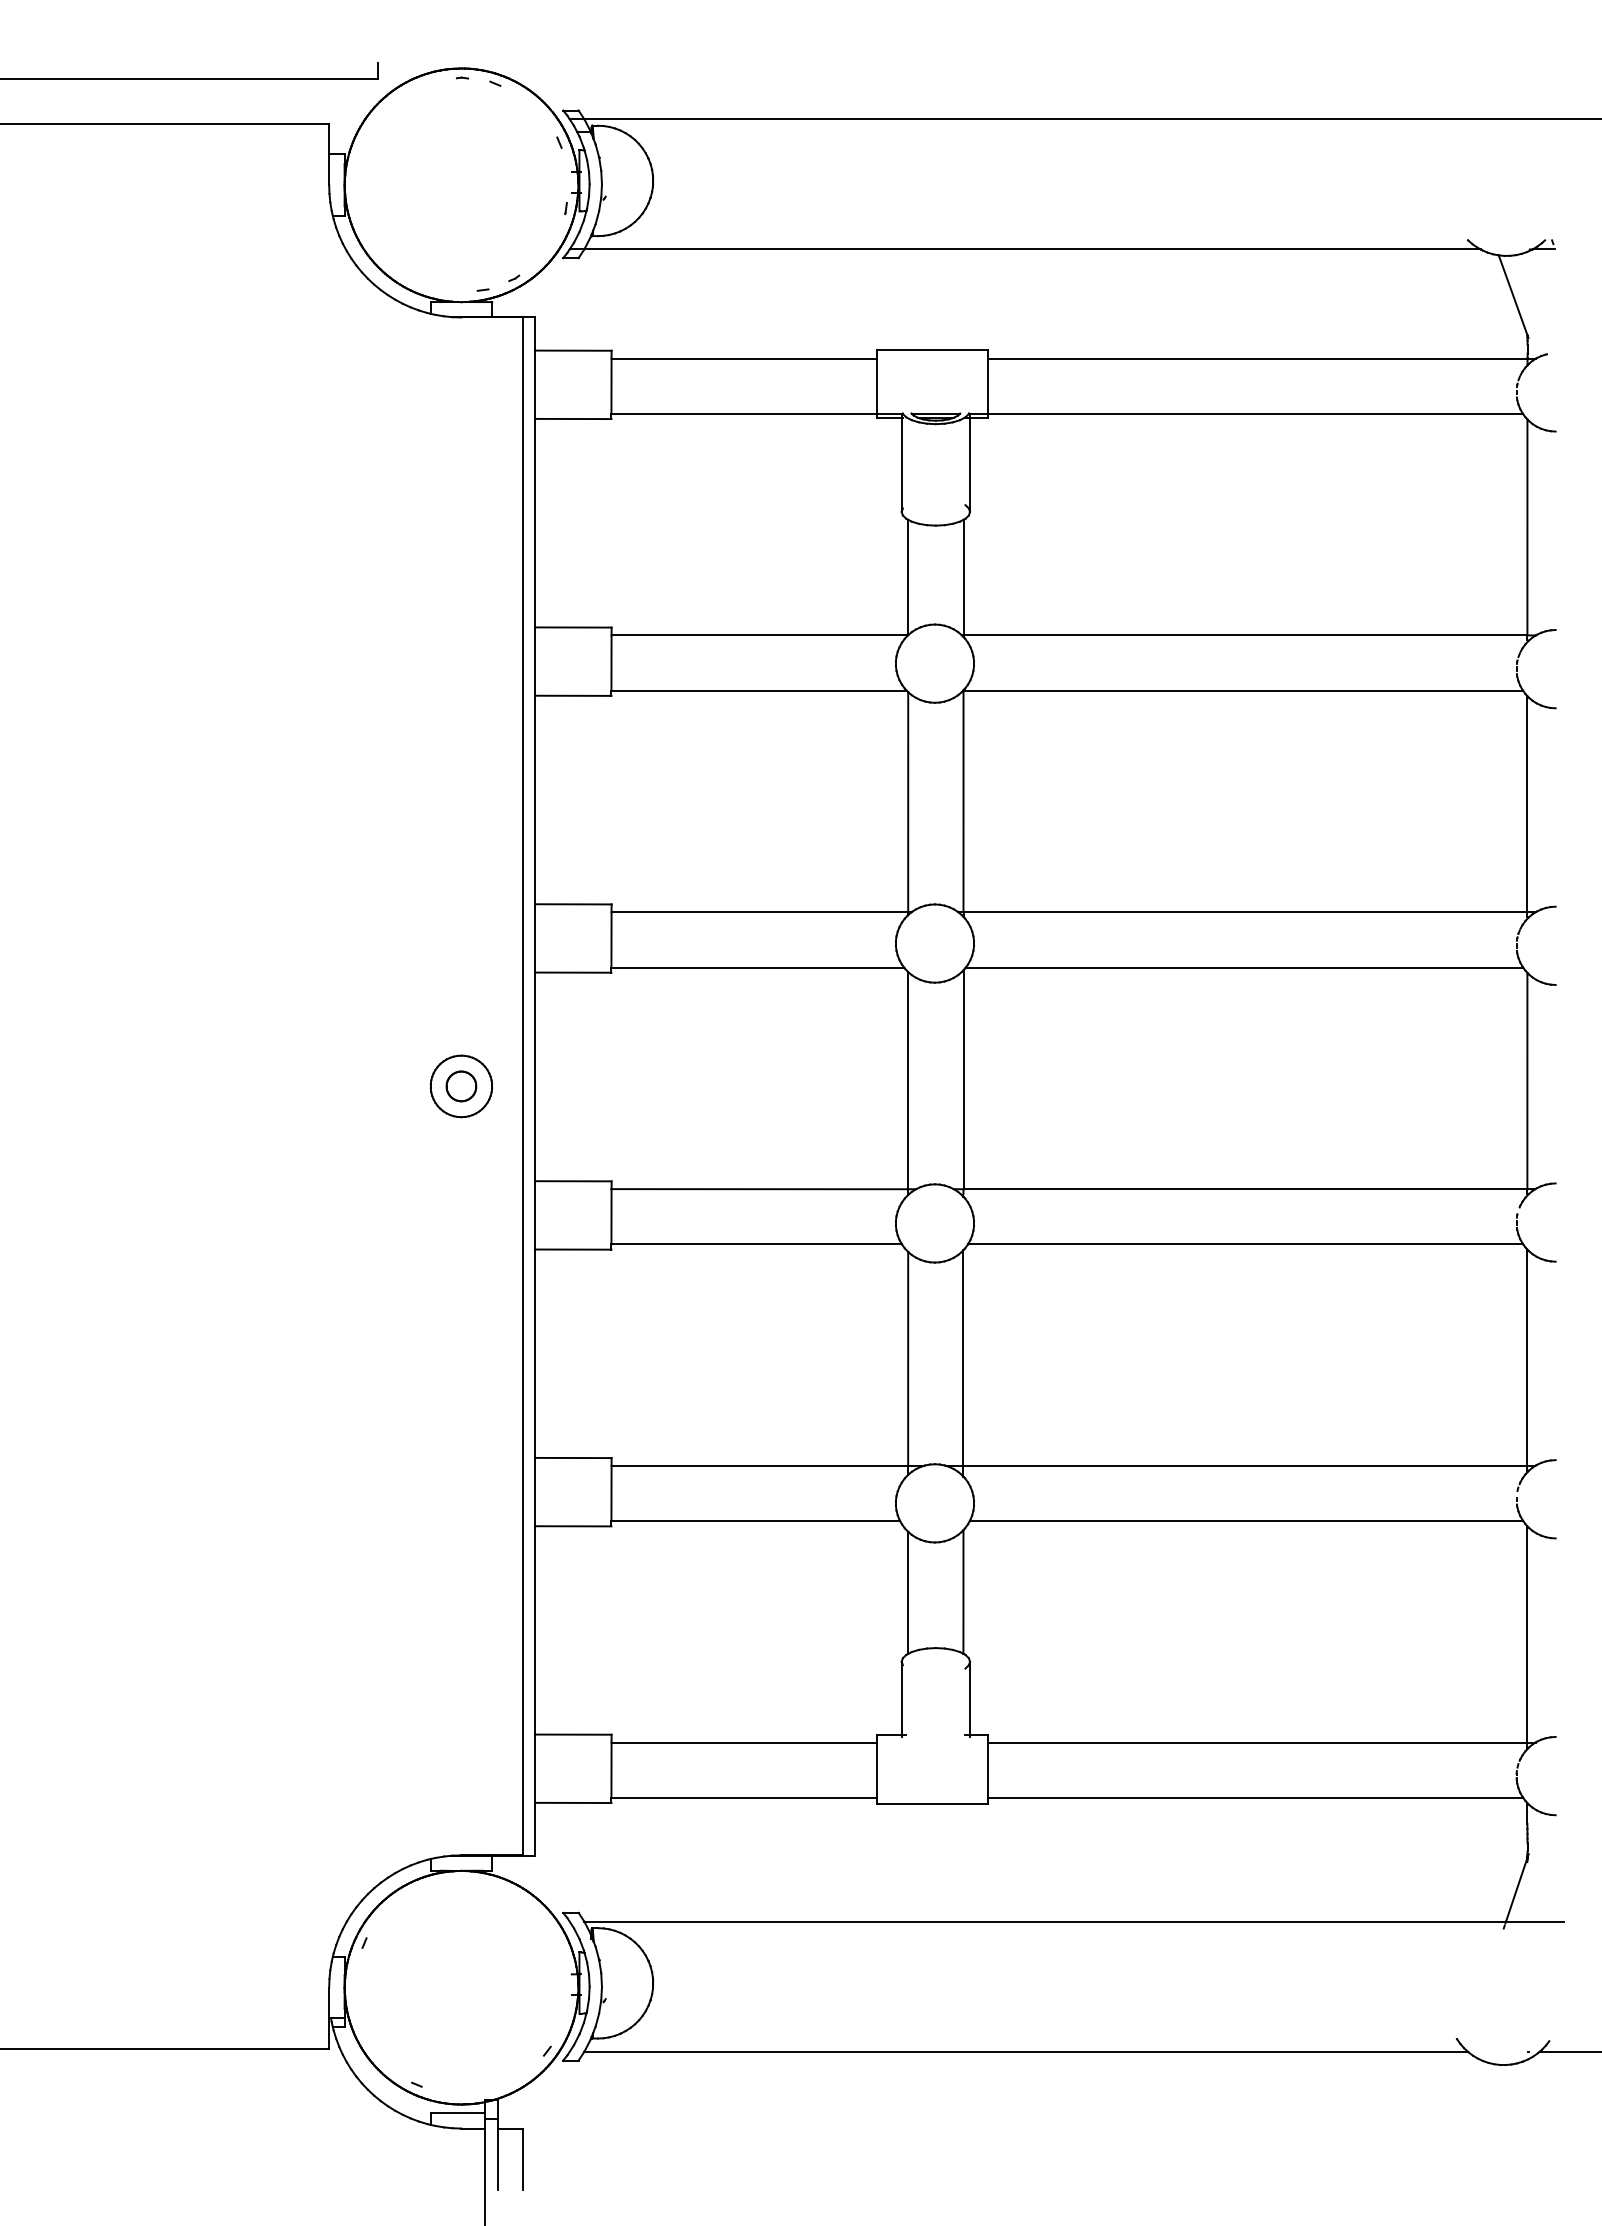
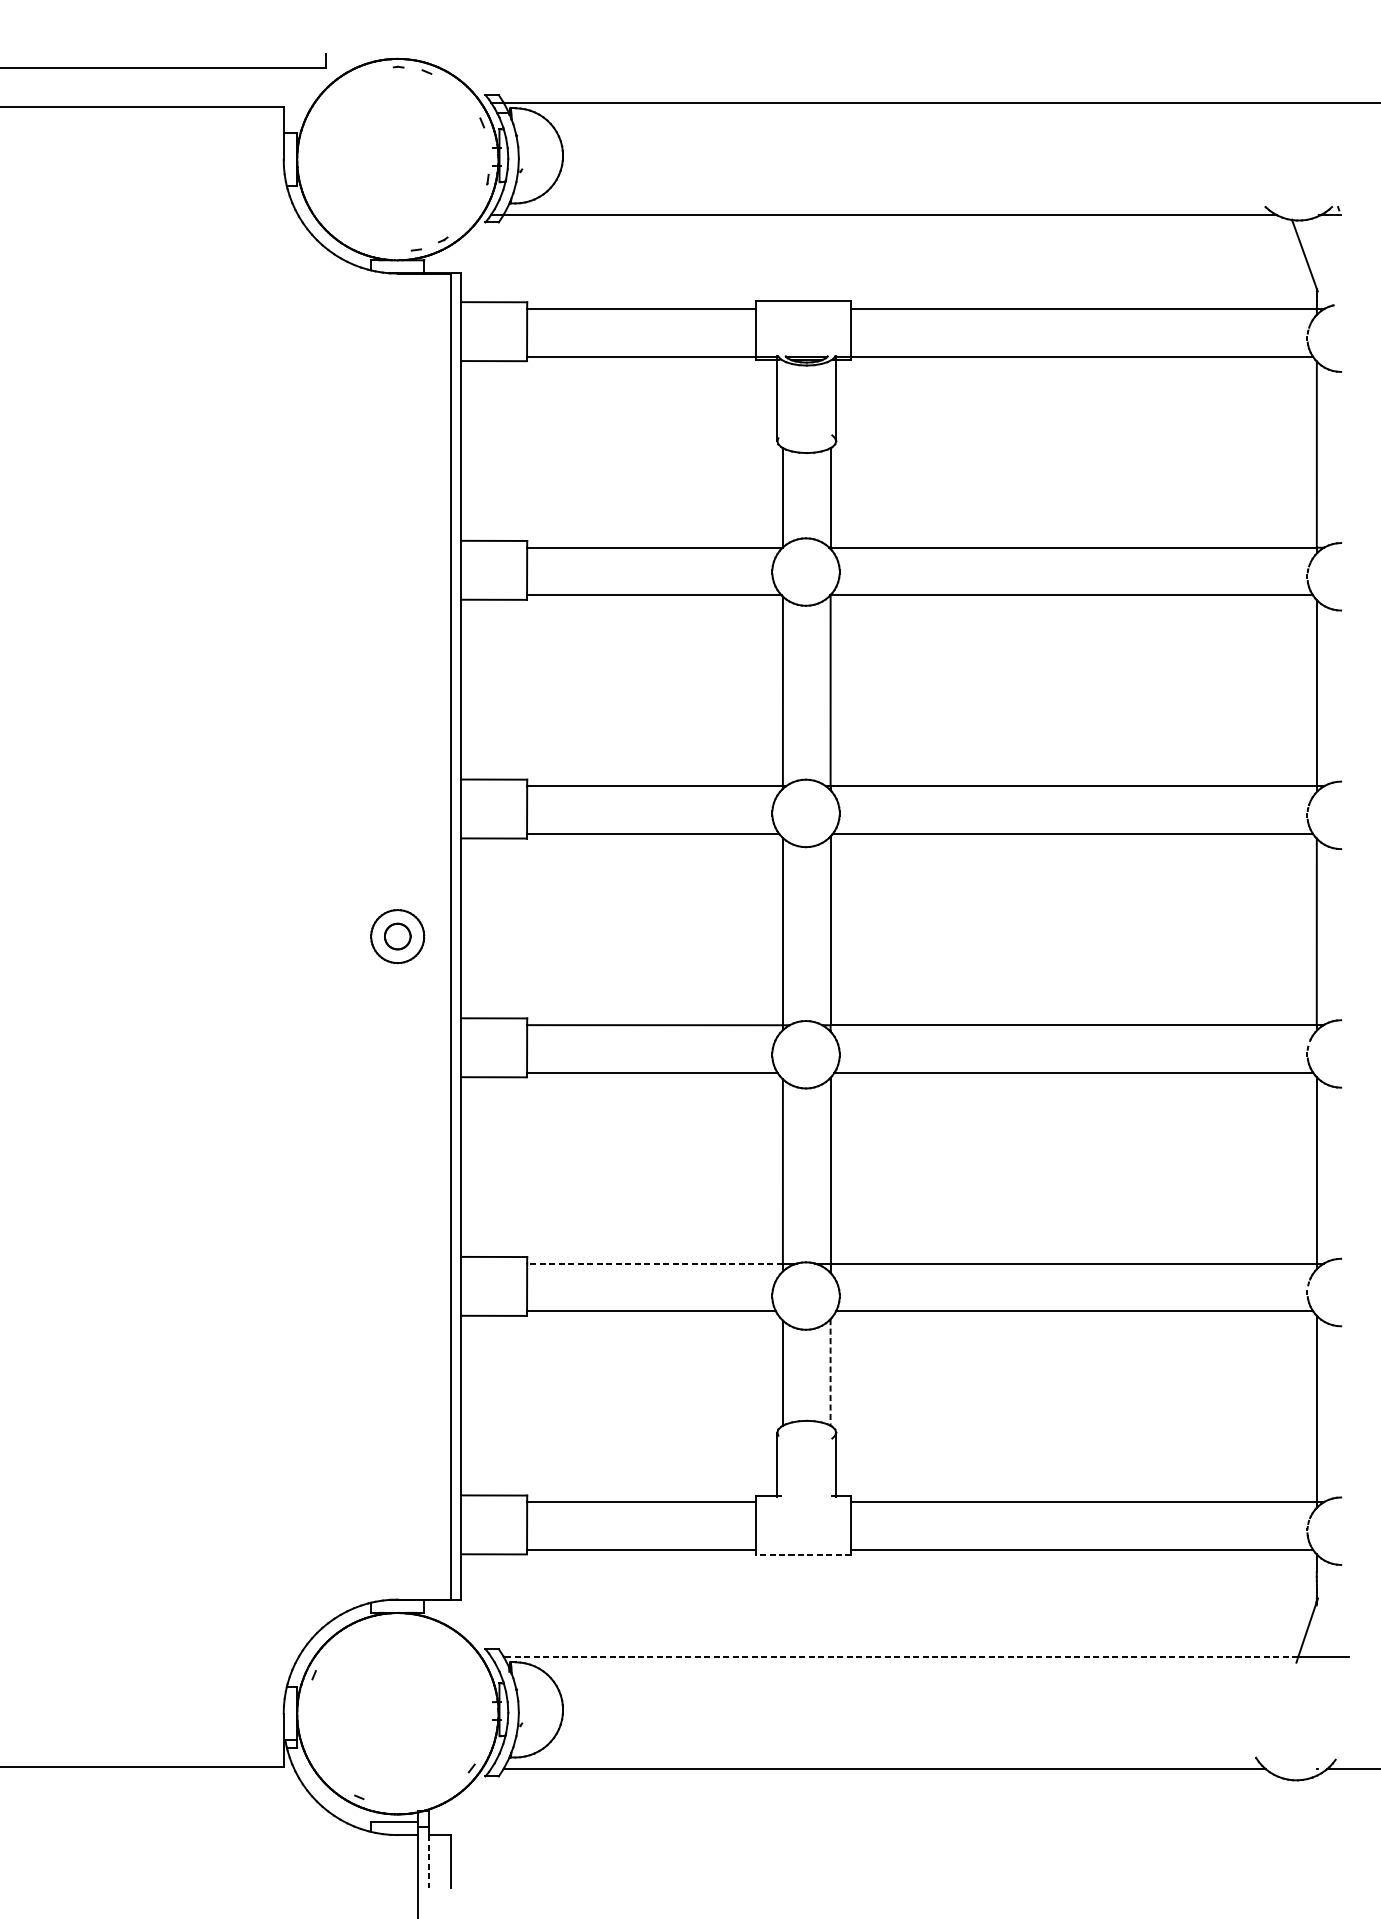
line: (759, 1465) -> (654, 1263), solid -> dashed
line: (963, 1591) -> (830, 1372), solid -> dashed
line: (931, 1803) -> (803, 1554), solid -> dashed
line: (1045, 1921) -> (901, 1656), solid -> dashed
line: (497, 2159) -> (428, 1861), solid -> dashed

